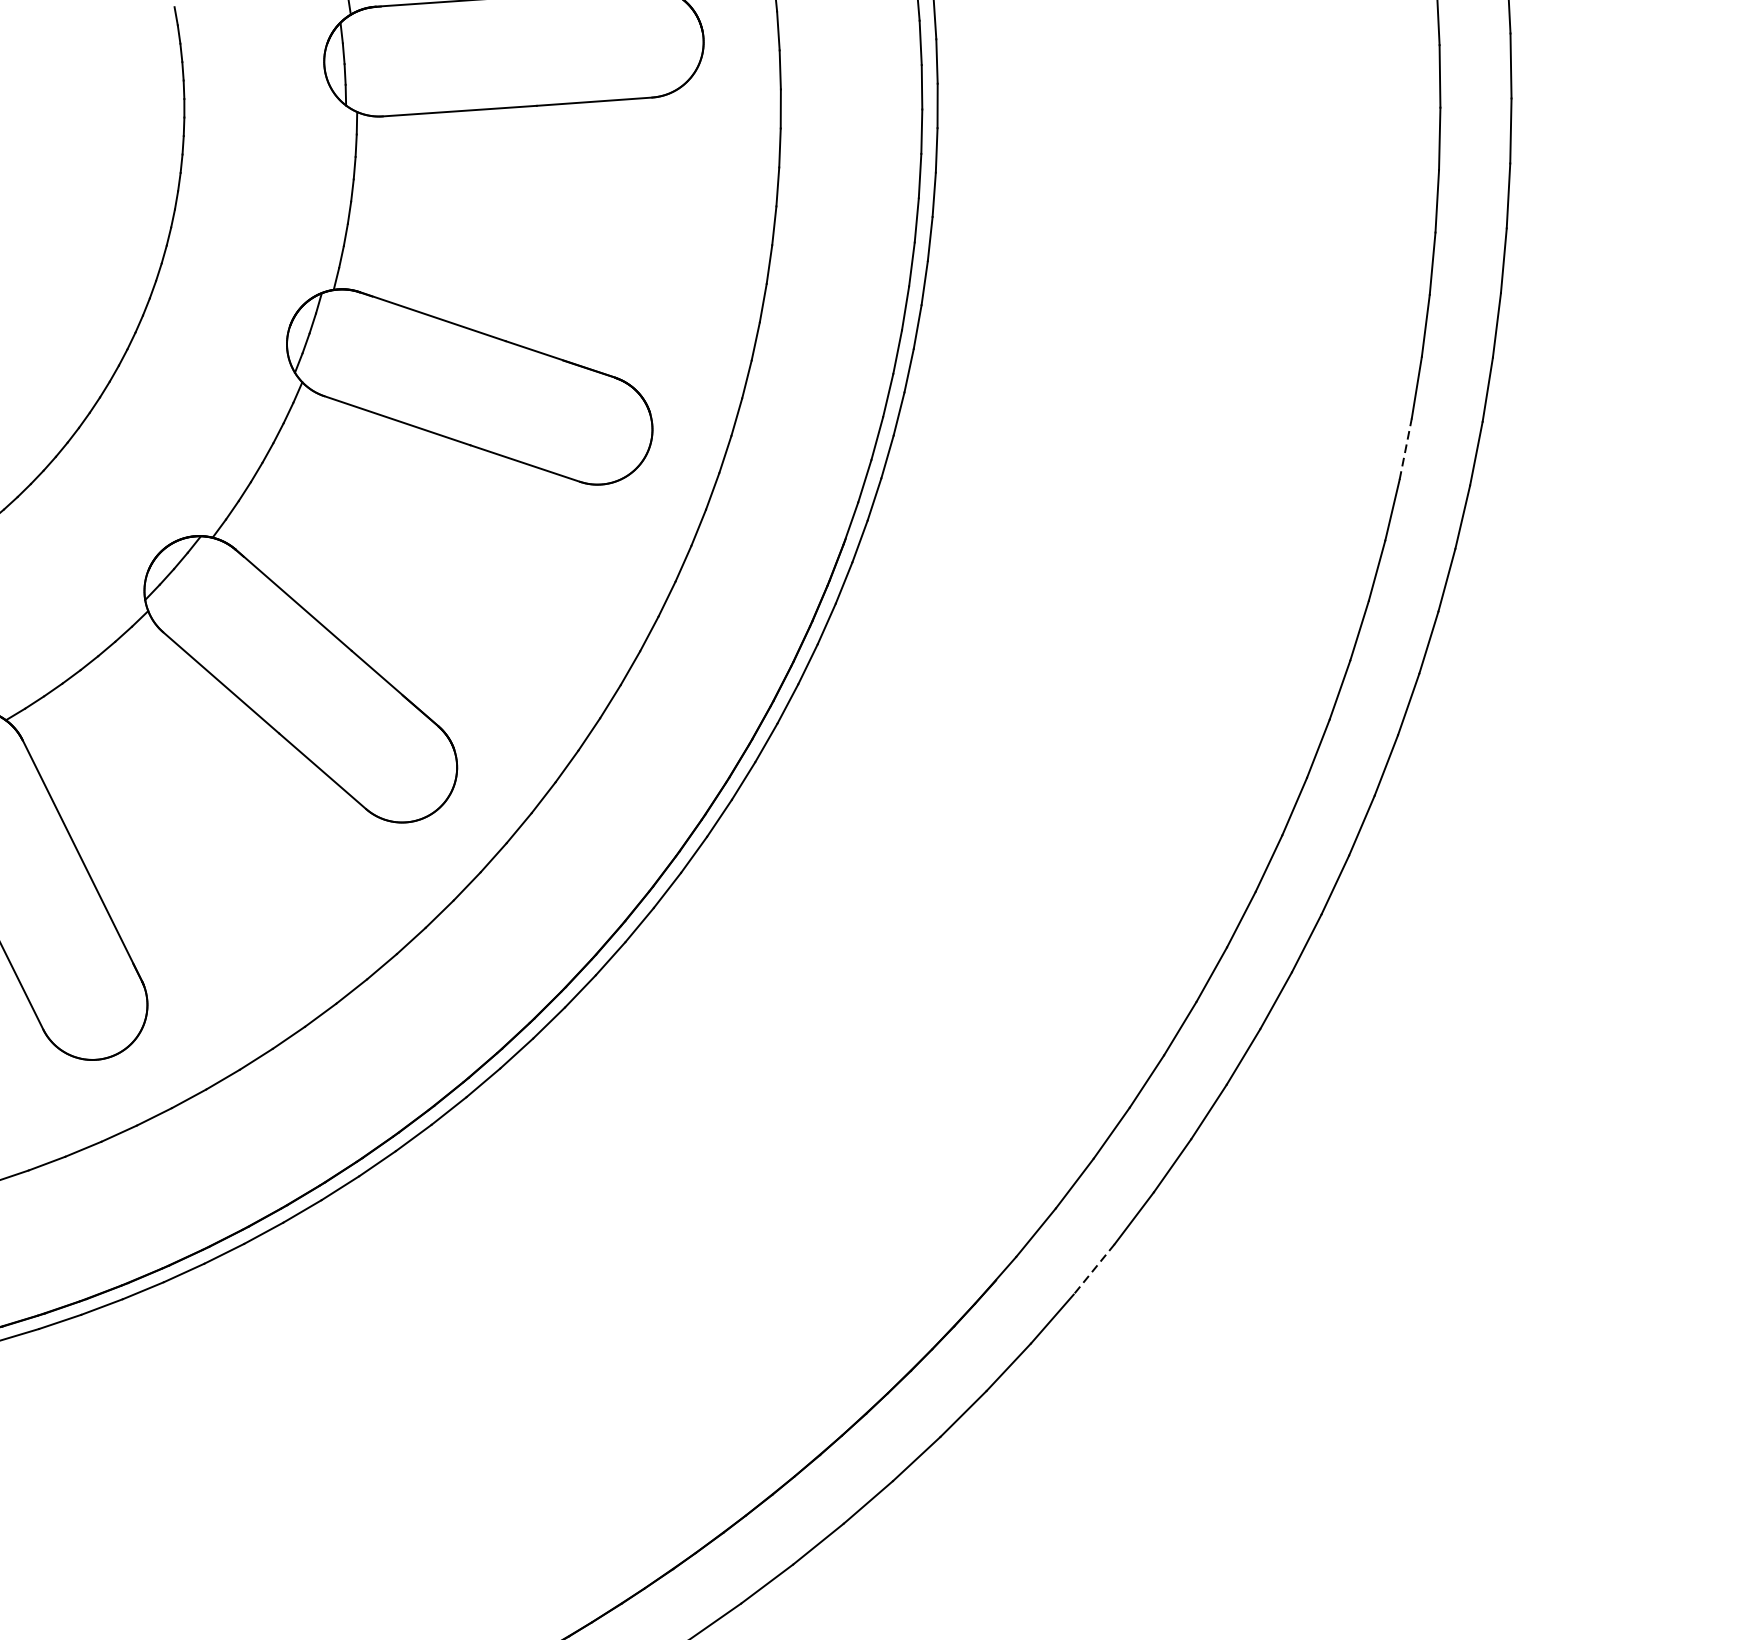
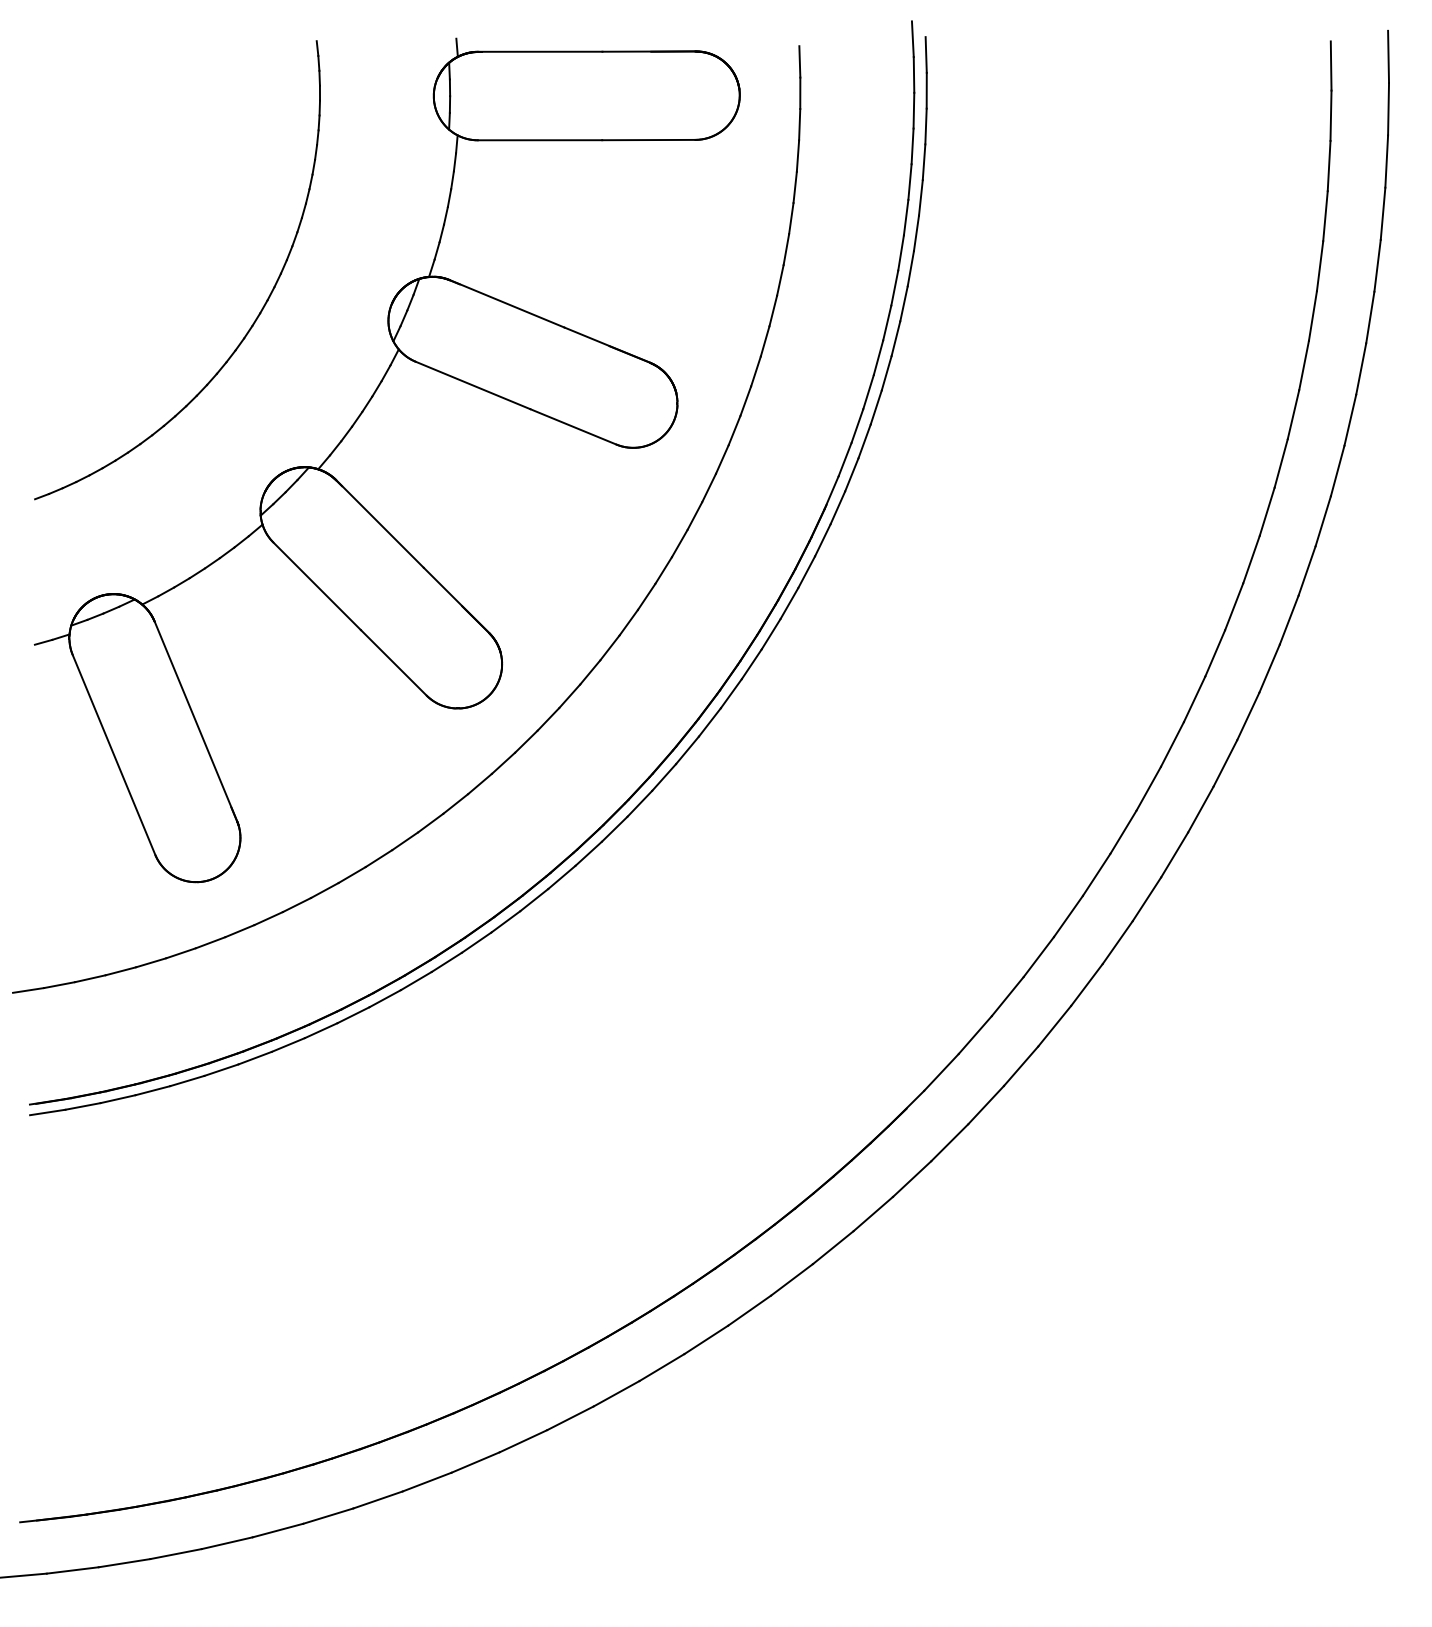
line: (1406, 449) -> (1281, 463), dashed -> solid
line: (1093, 1269) -> (985, 1105), dashed -> solid

